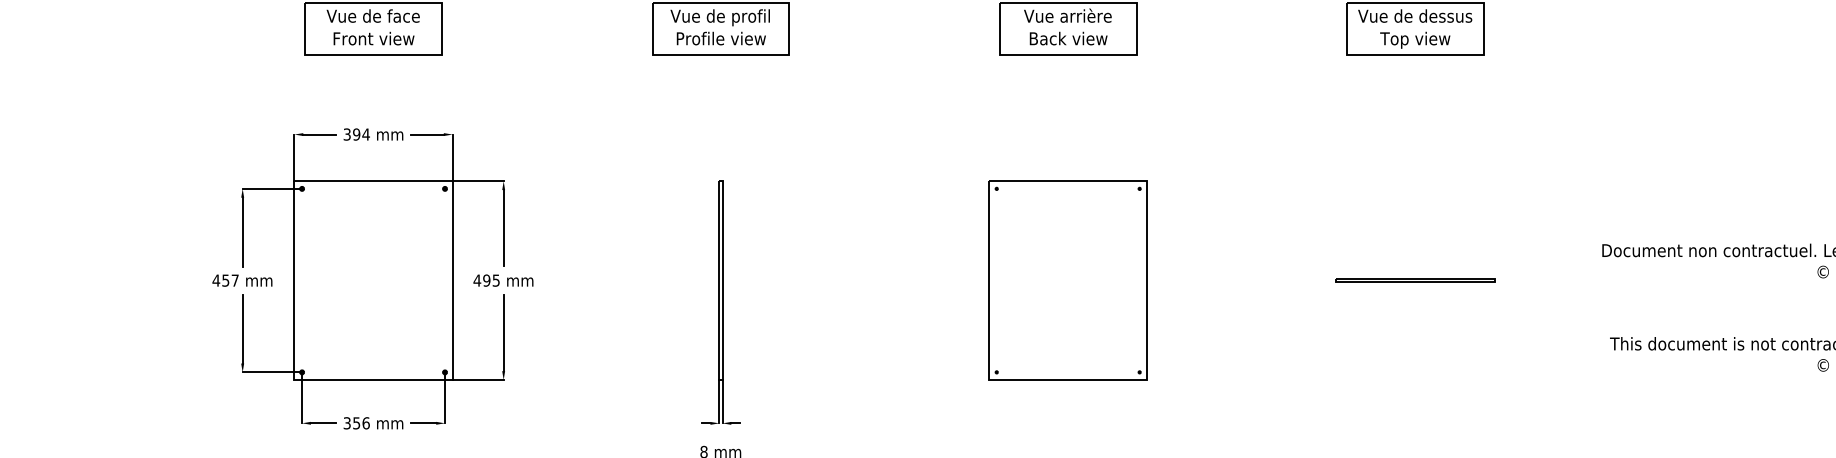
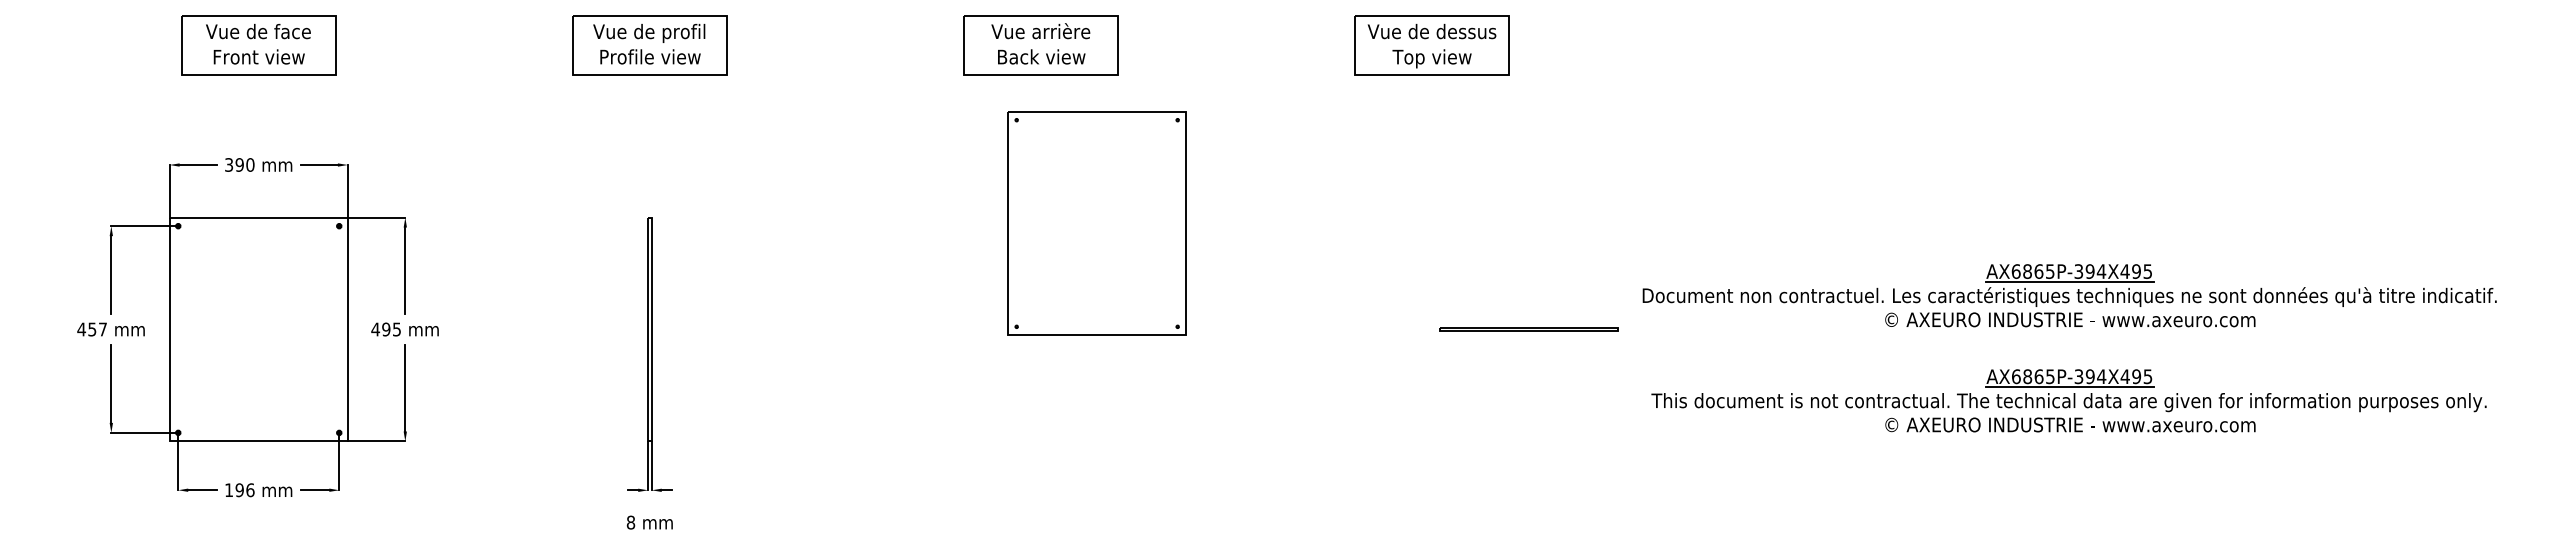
text: (366, 134) -> (250, 164), 394 -> 390
line: (1414, 279) -> (1528, 328), moved
part: (1067, 280) -> (1096, 223), moved
text: (352, 423) -> (234, 490), 356 -> 196

